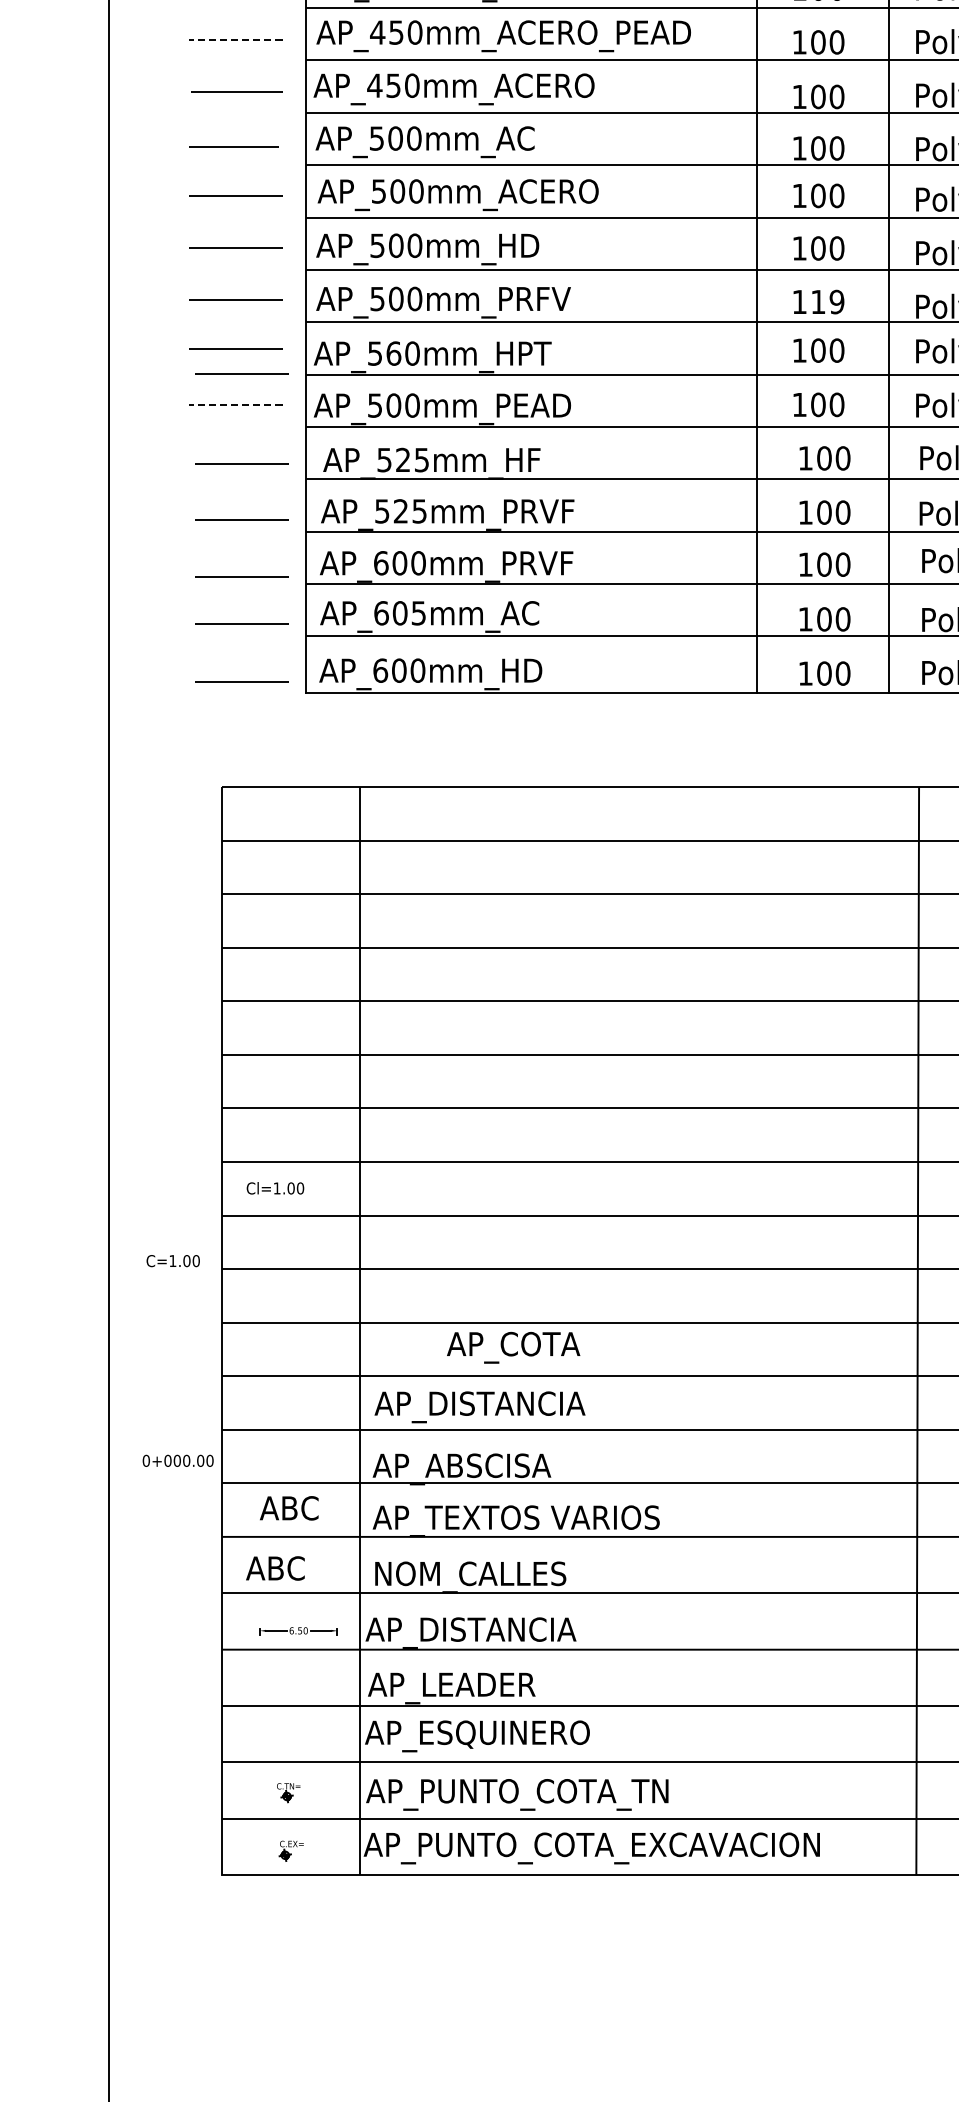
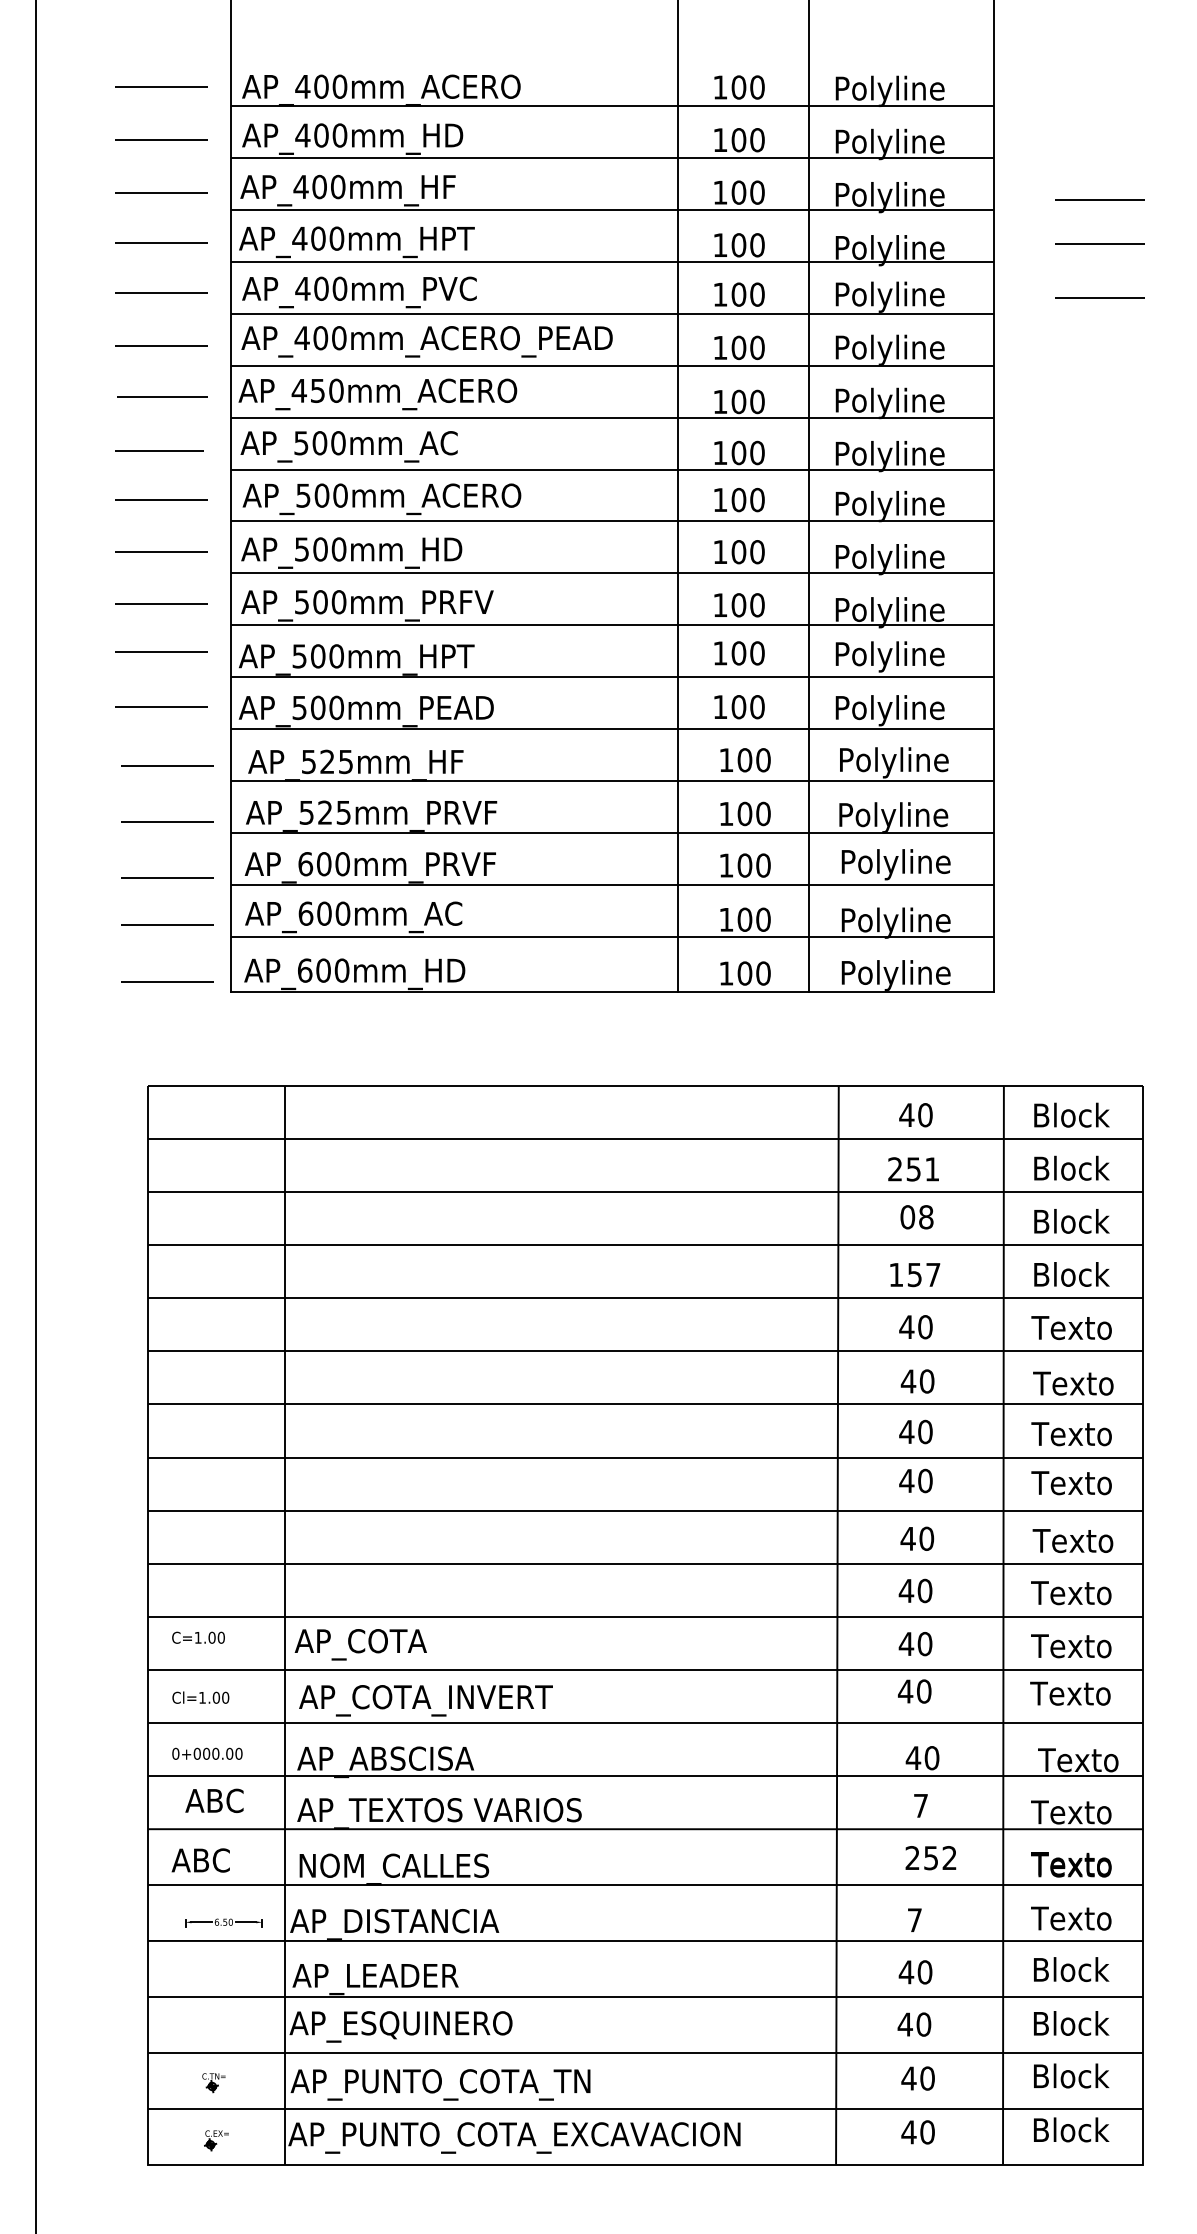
text: (396, 32) -> (320, 338), AP_450mm_ACERO_PEAD -> AP_400mm_ACERO_PEAD
line: (234, 39) -> (160, 345), dashed -> solid
text: (826, 302) -> (747, 605), 119 -> 100
text: (394, 353) -> (318, 656), AP_560mm_HPT -> AP_500mm_HPT
line: (241, 373) -> (167, 676), removed
line: (234, 405) -> (160, 707), dashed -> solid
text: (418, 613) -> (342, 913), AP_605mm_AC -> AP_600mm_AC
text: (275, 1188) -> (200, 1697), moved
text: (173, 1260) -> (198, 1637), moved
text: (513, 1347) -> (360, 1644), moved
text: (529, 1407) -> (452, 1700), AP_DISTANCIA -> AP_COTA_INVERT
text: (178, 1460) -> (207, 1753), moved

